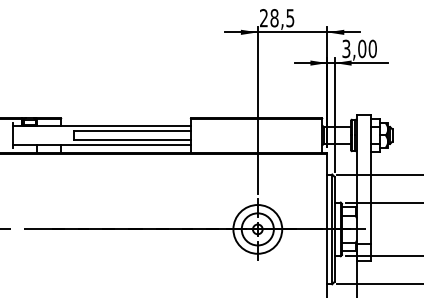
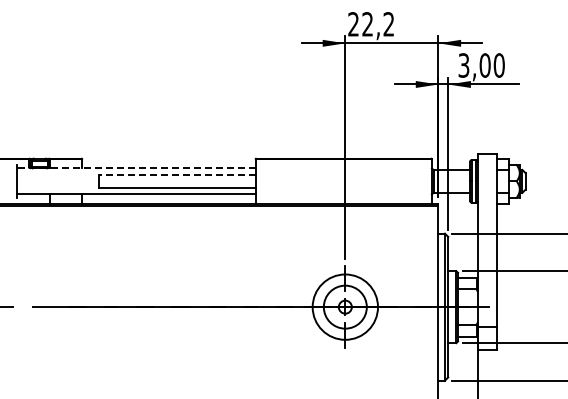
text: (282, 18) -> (378, 24), 28,5 -> 22,2
line: (101, 125) -> (135, 168), solid -> dashed
line: (131, 131) -> (176, 175), solid -> dashed

